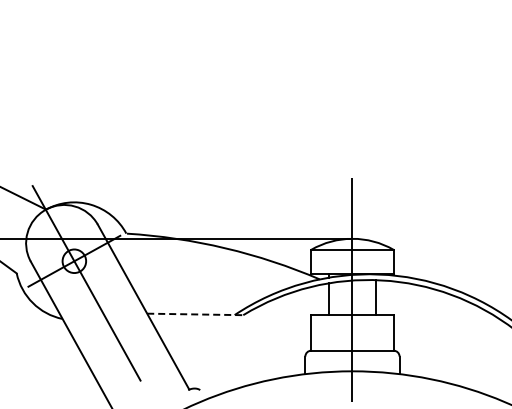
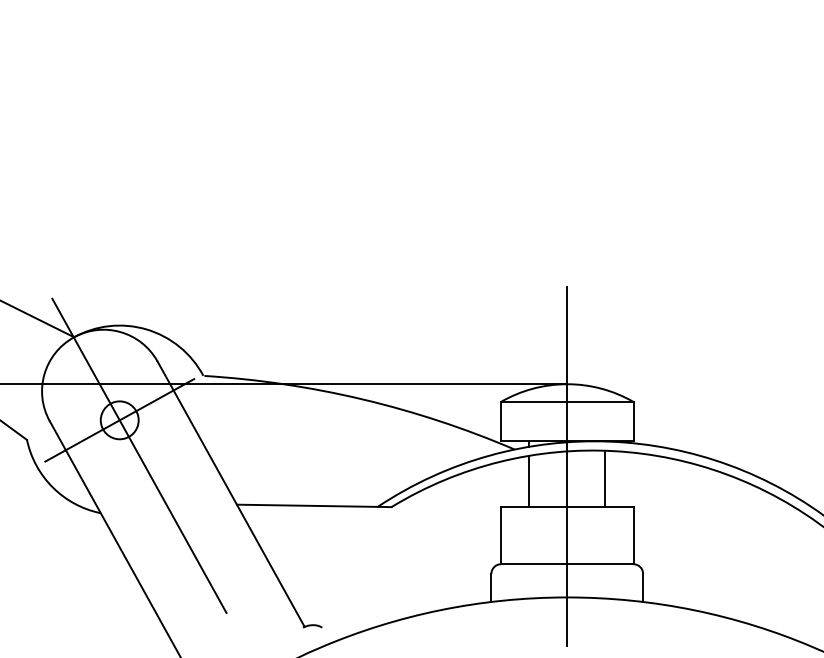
line: (195, 314) -> (314, 506), dashed -> solid

